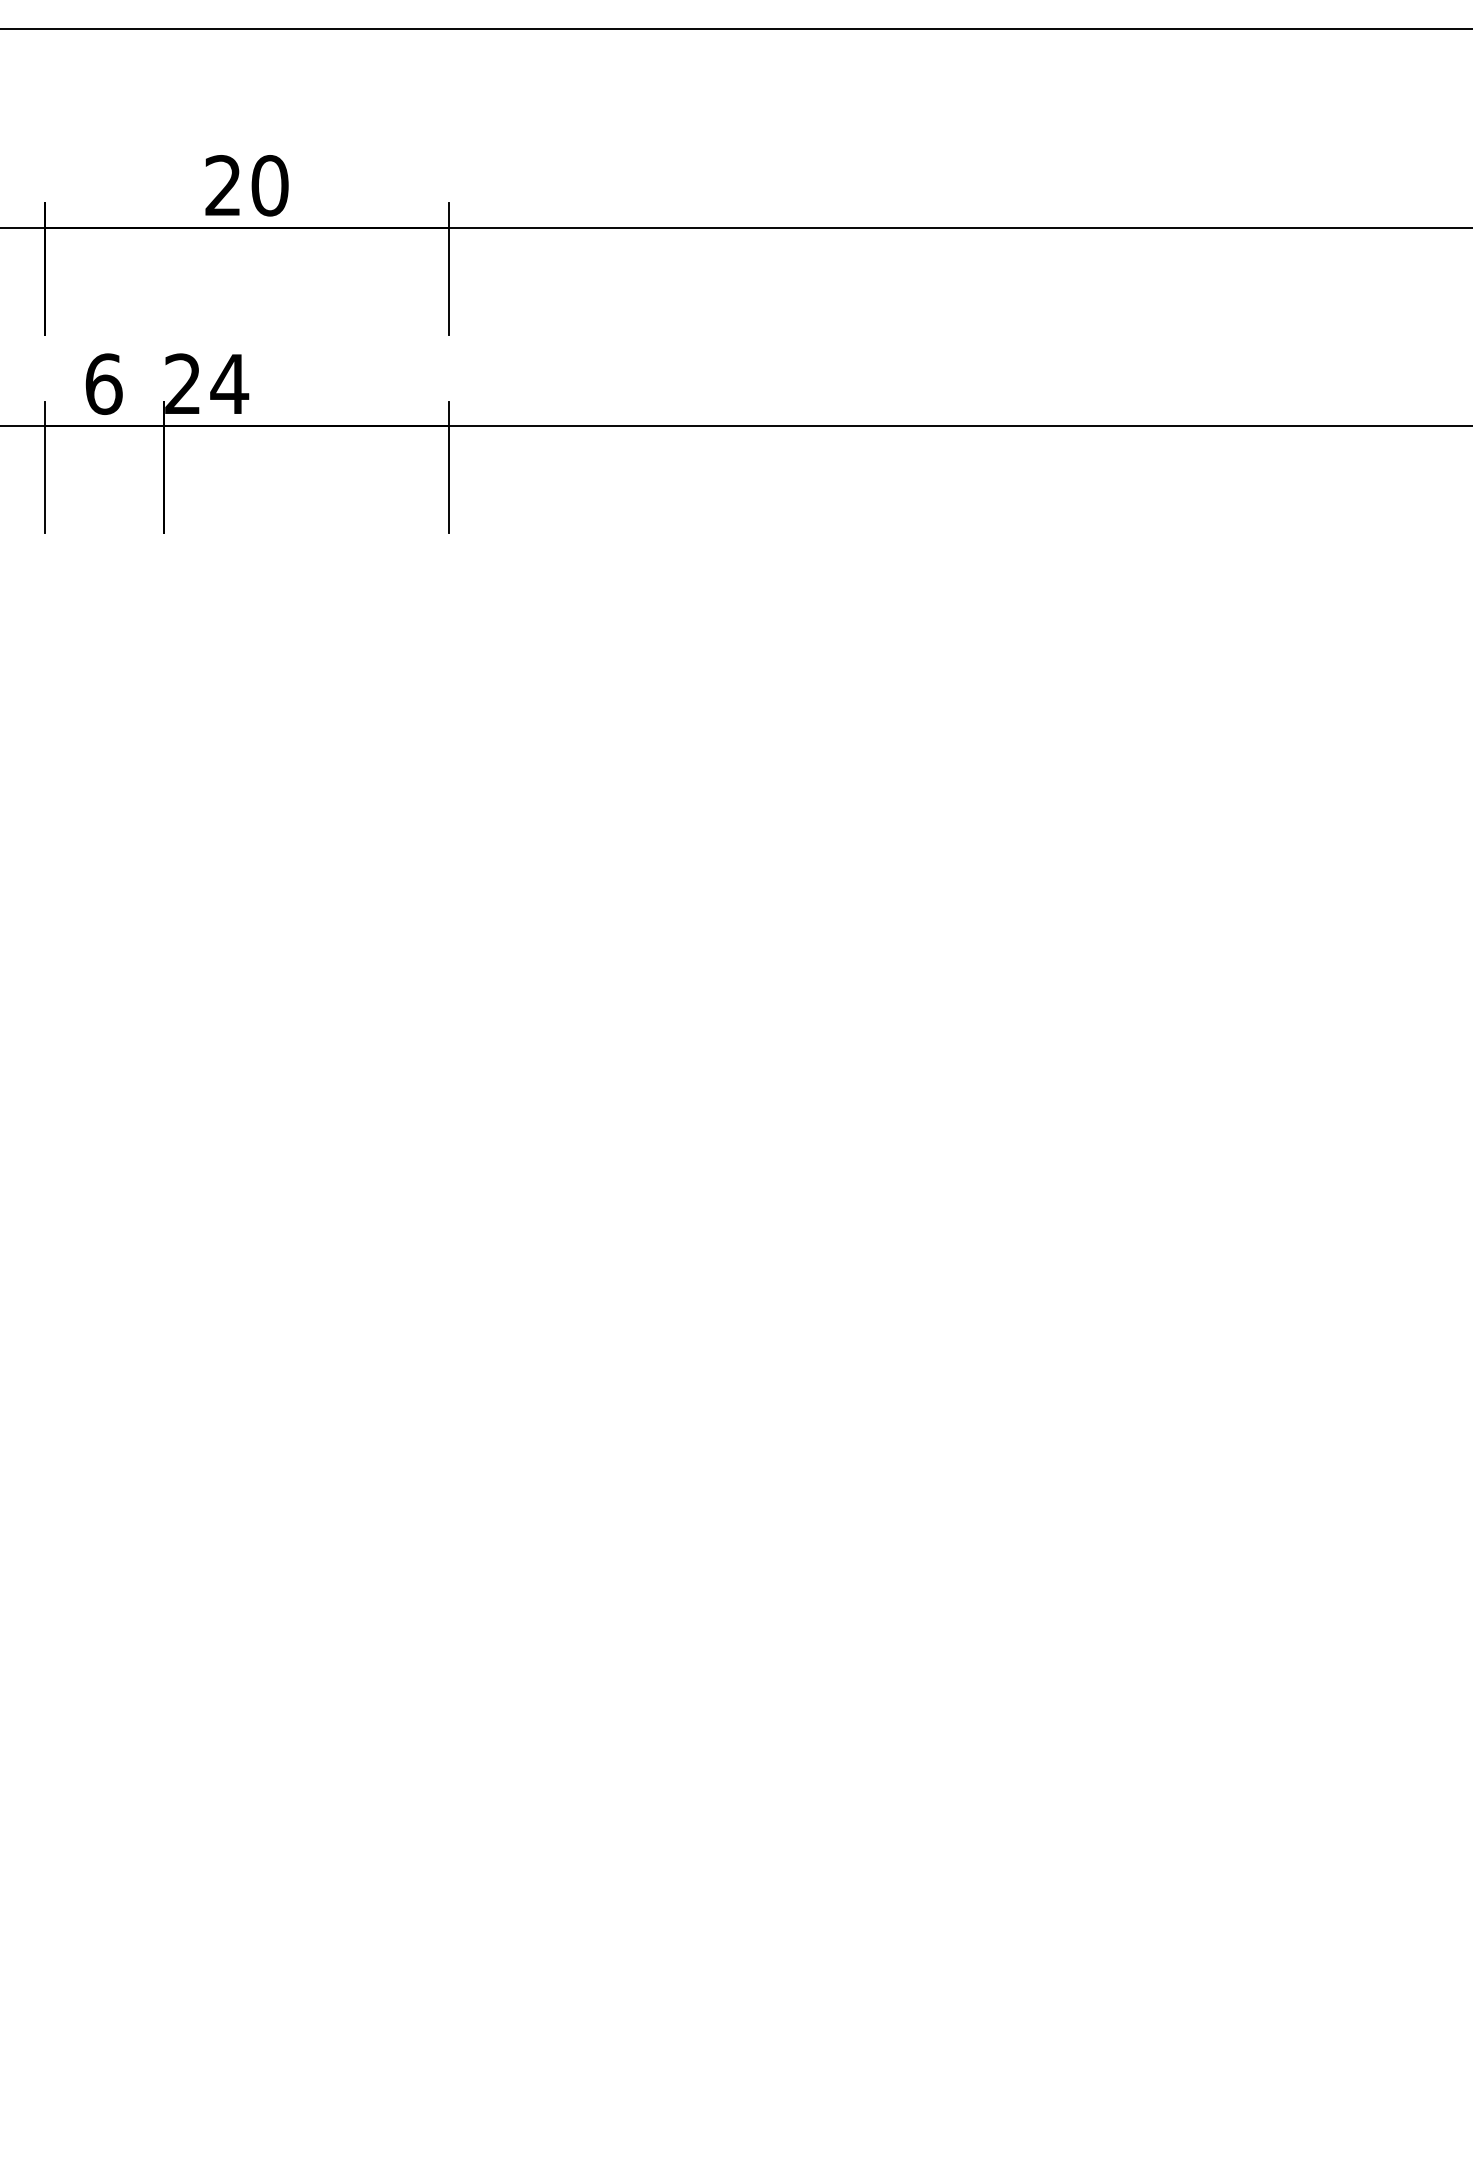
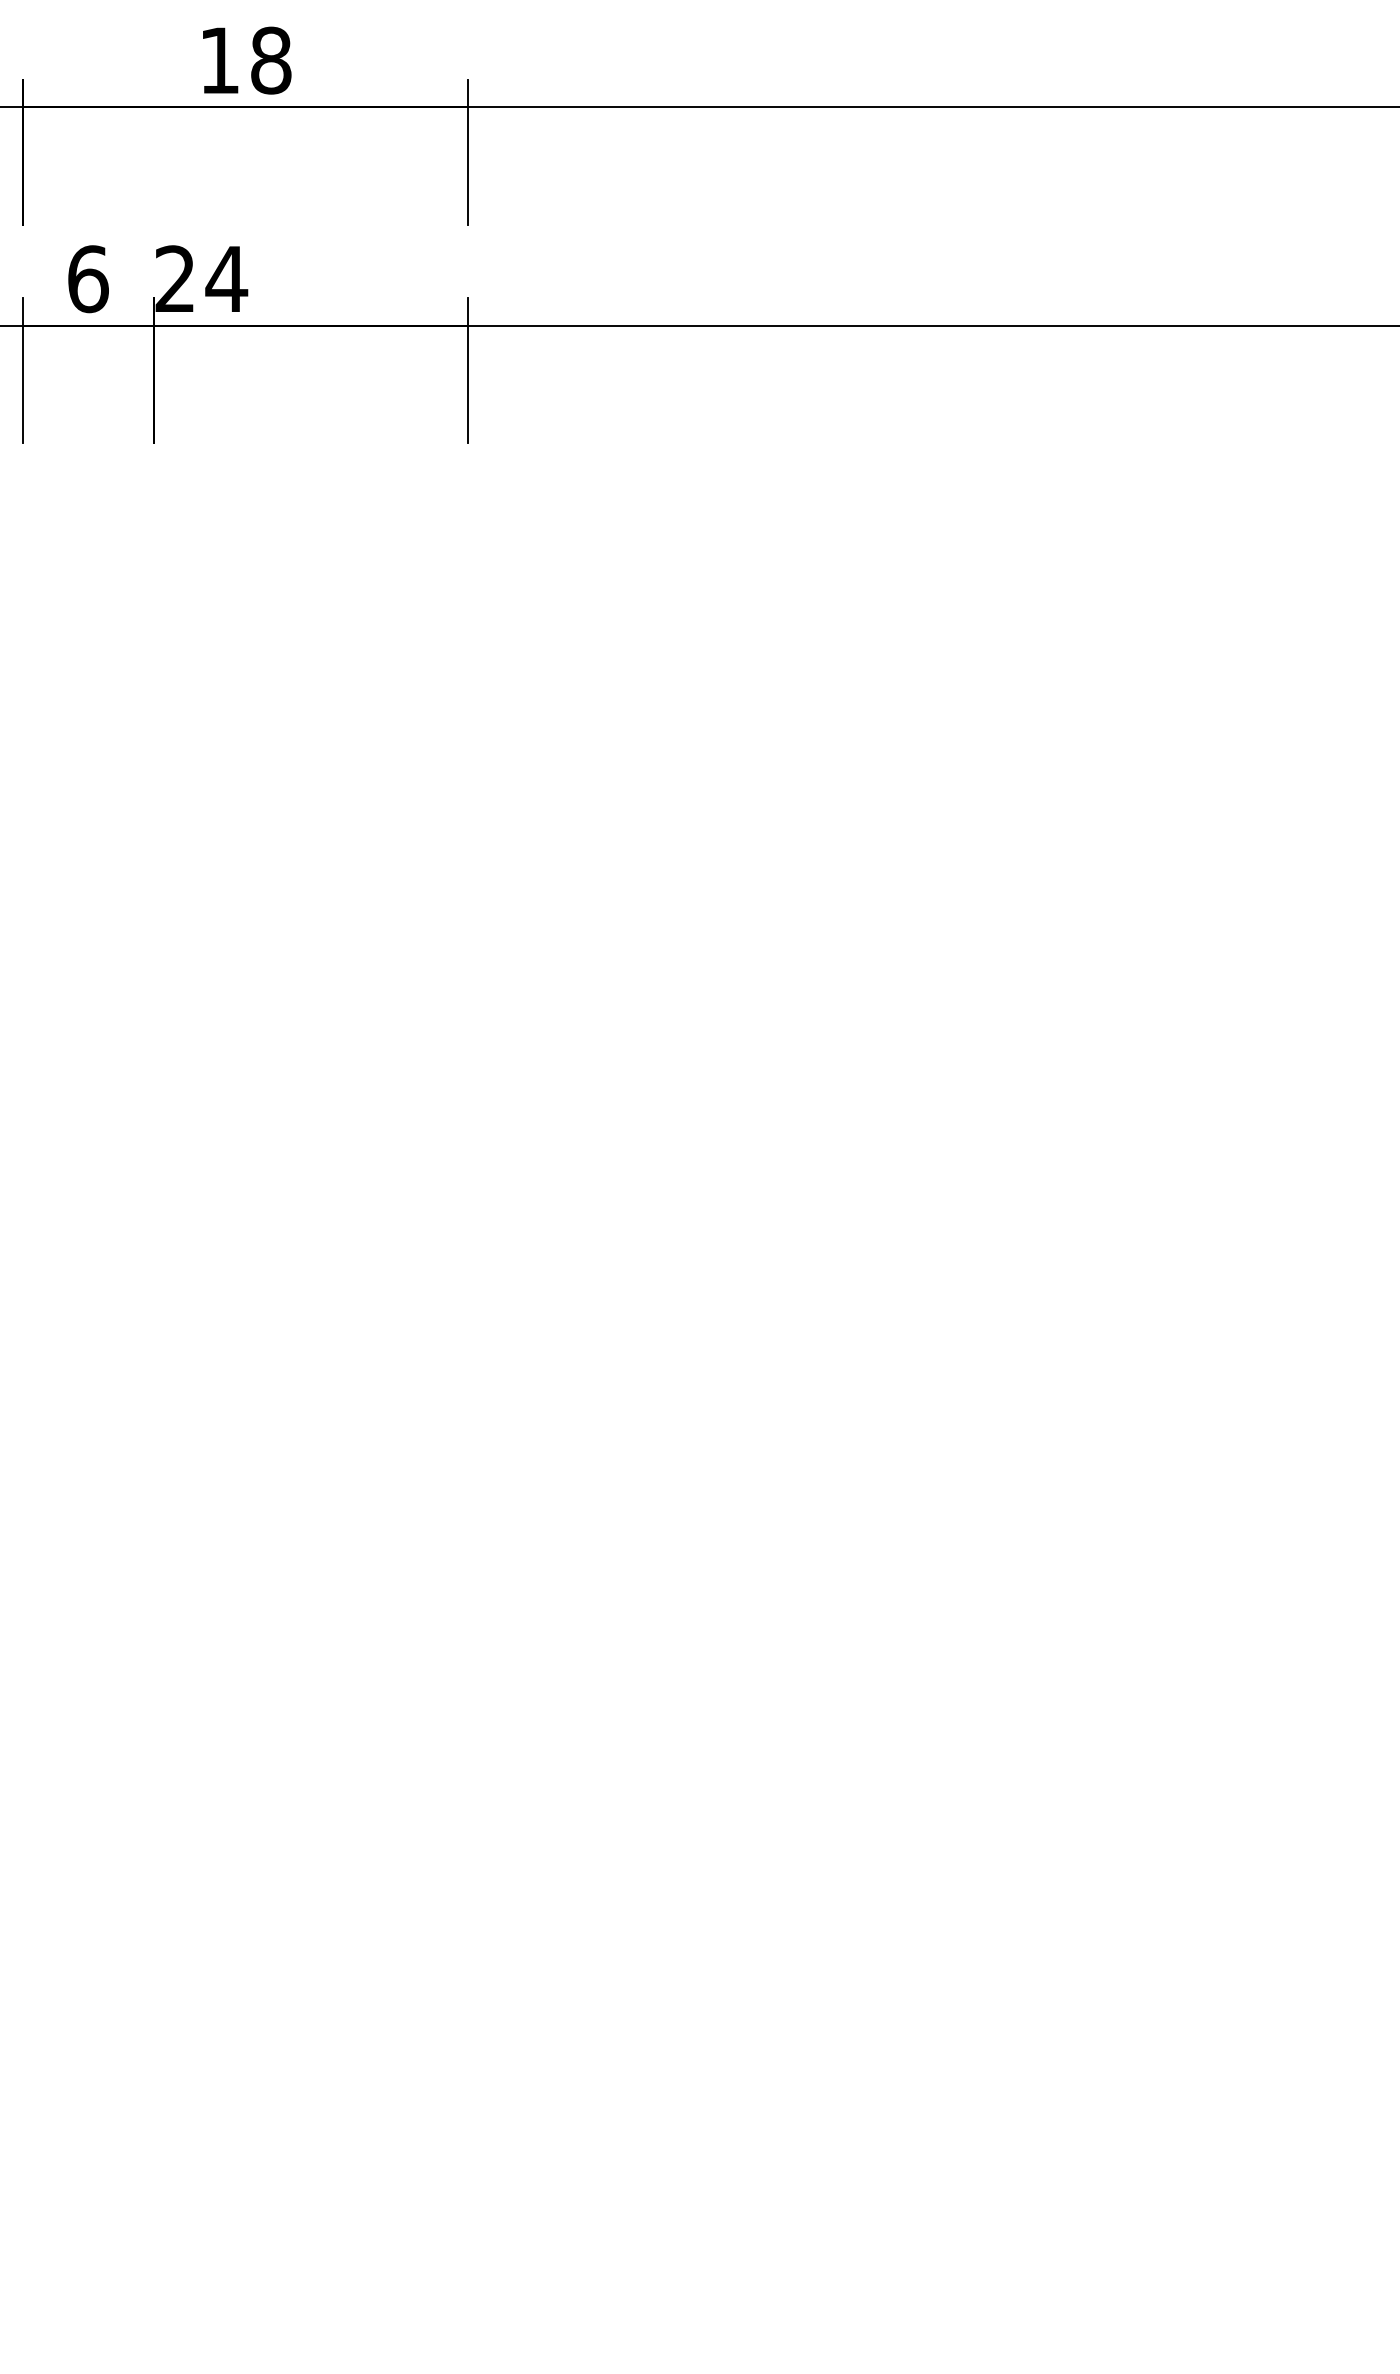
text: (246, 185) -> (245, 60), 20 -> 18

